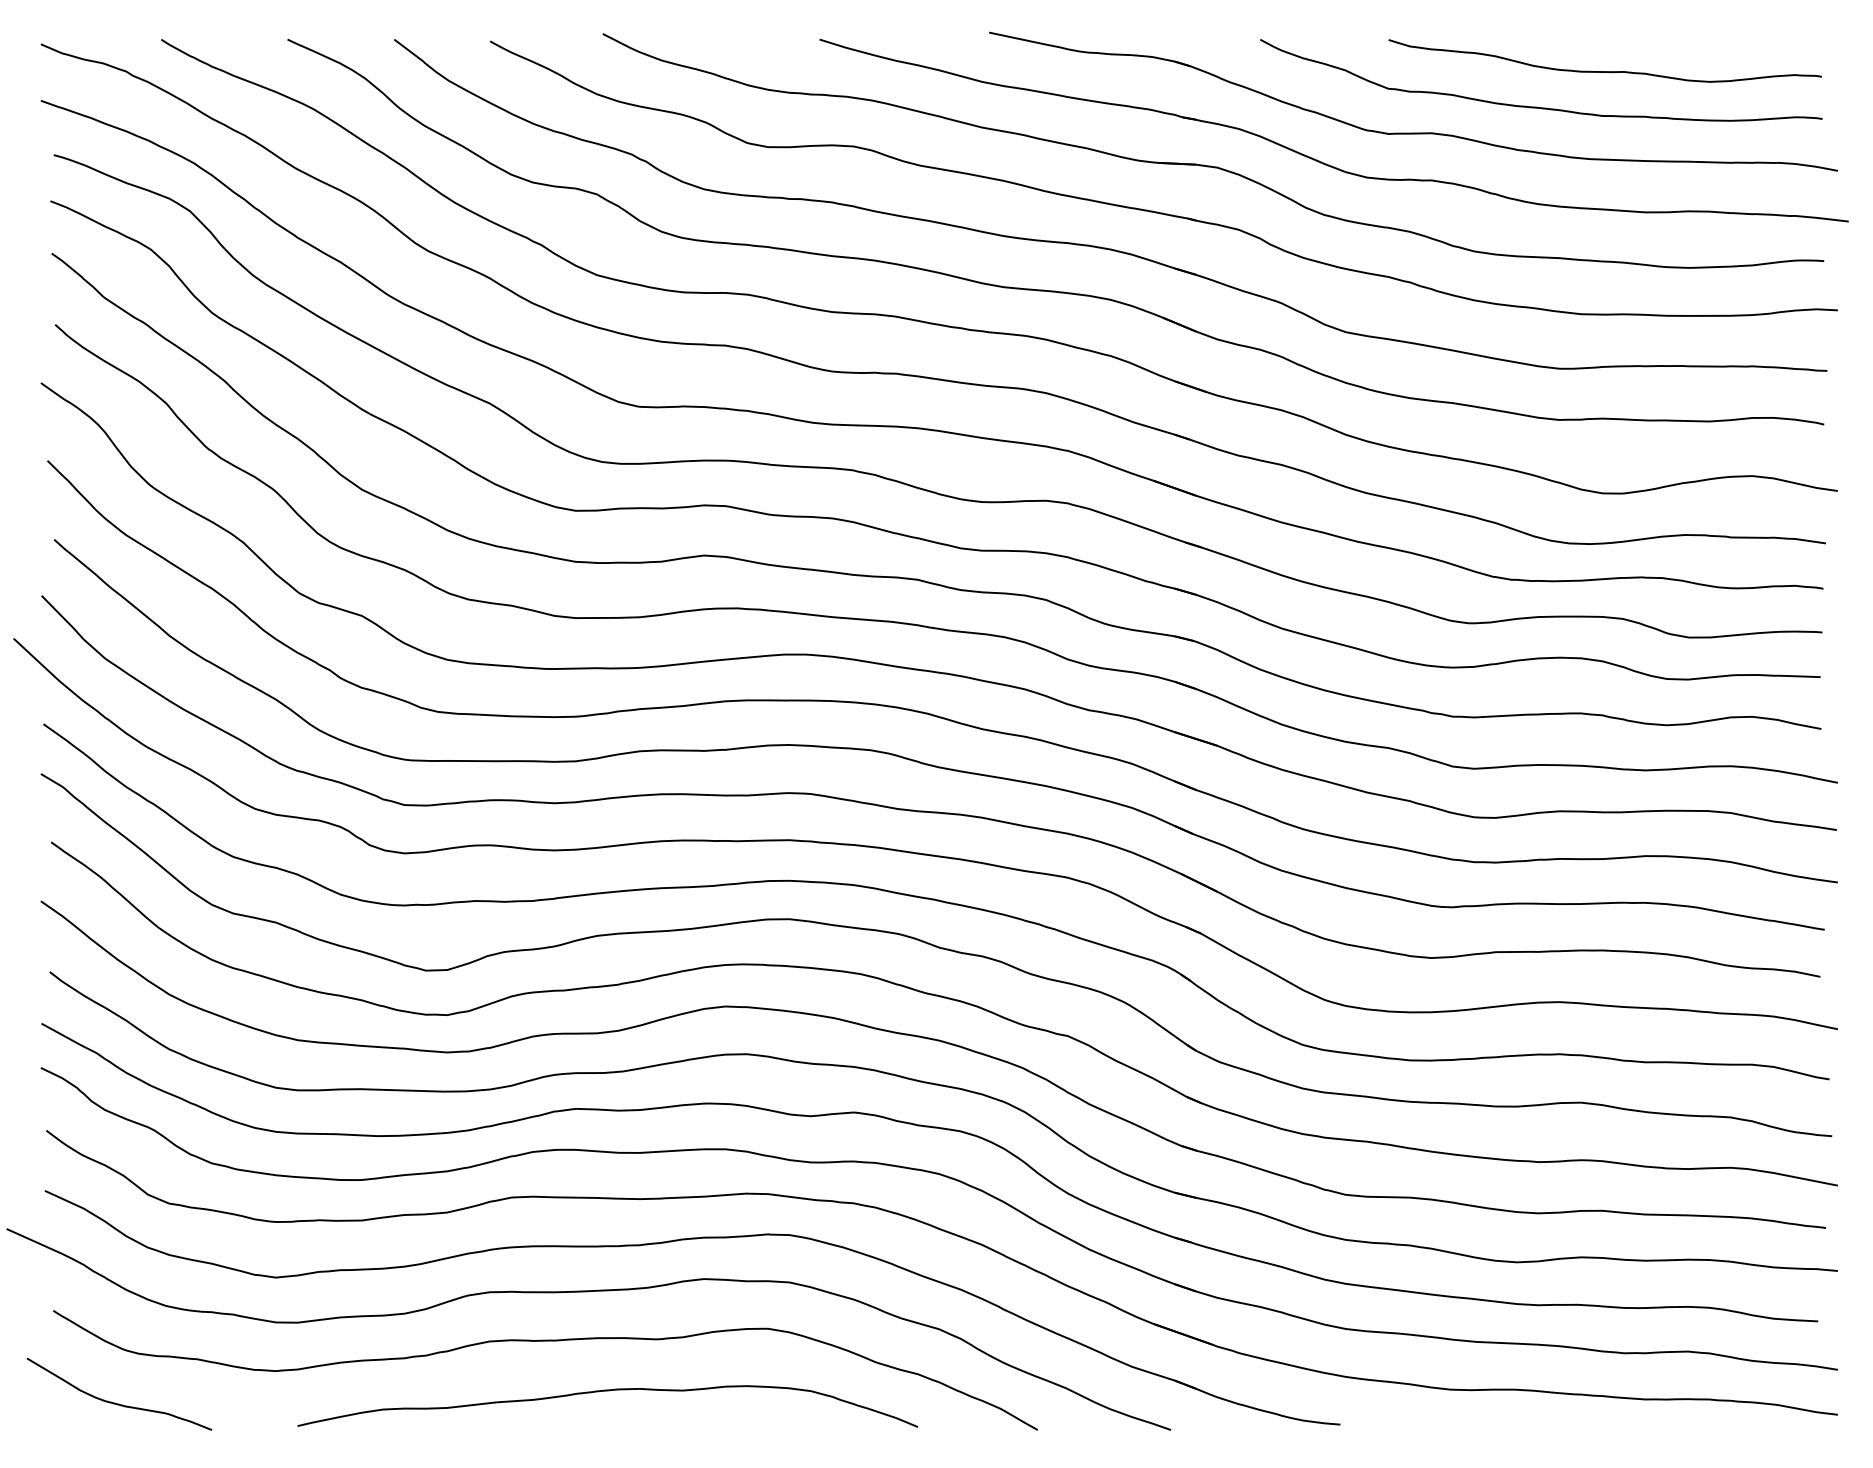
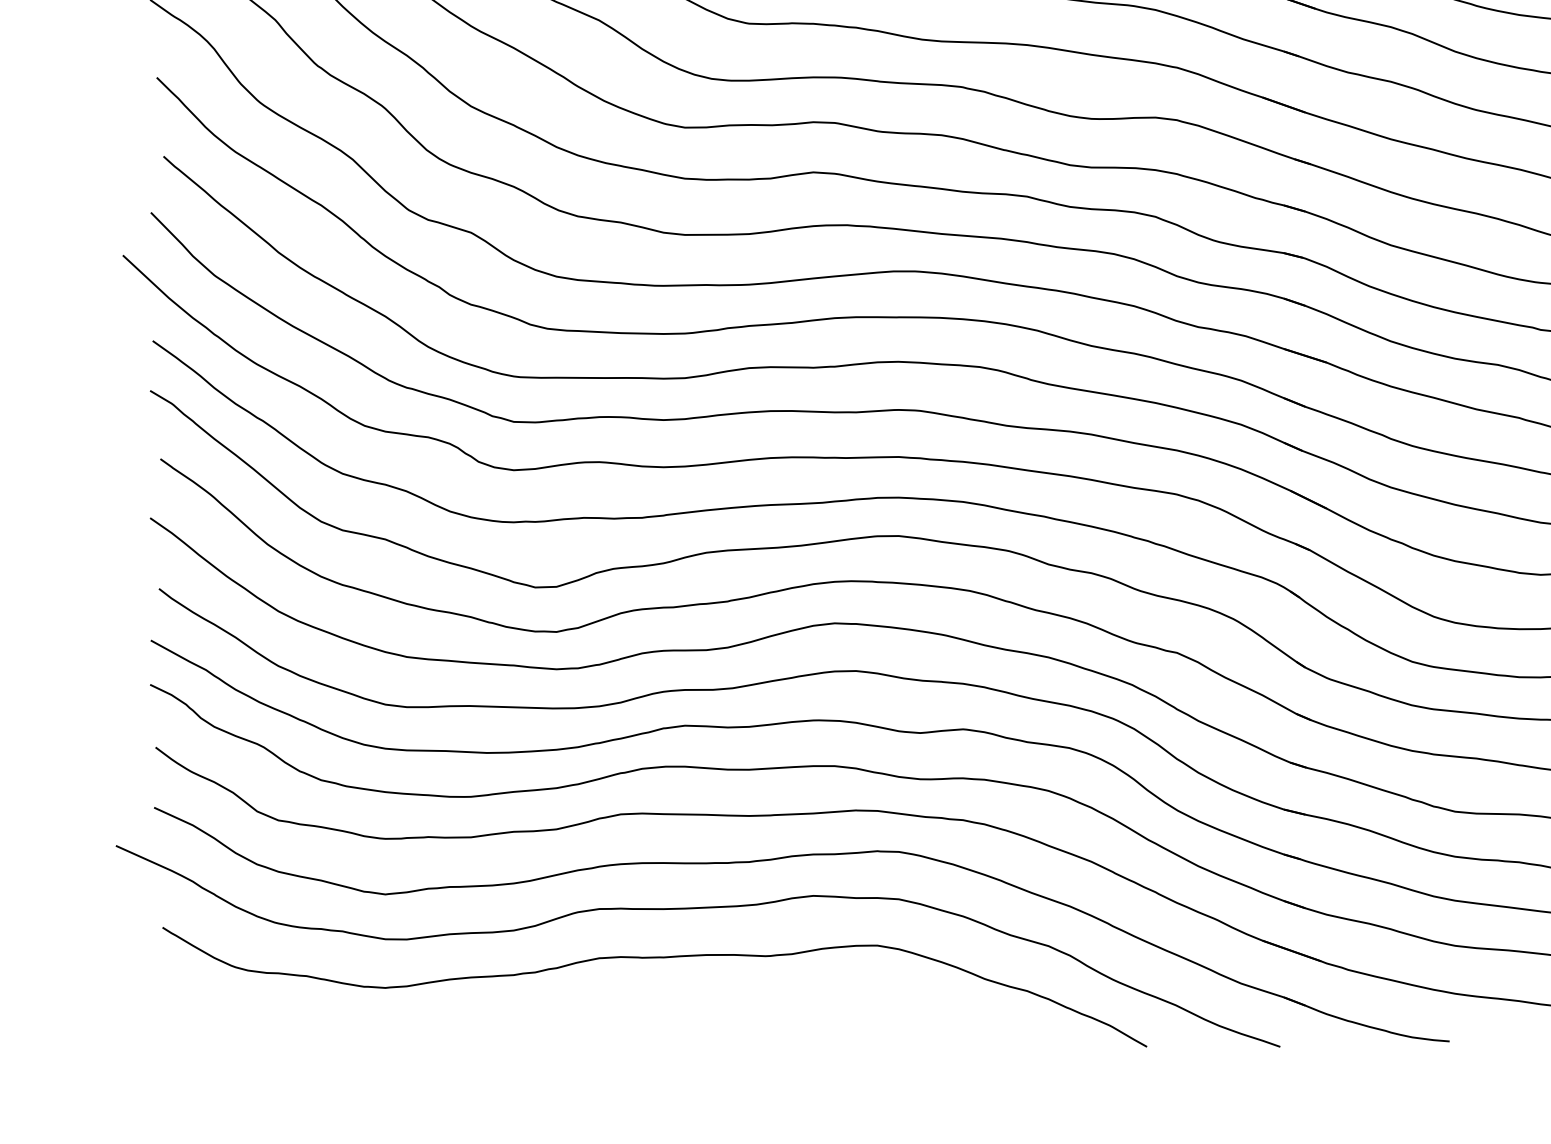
curve: (607, 1391) -> (716, 1008), removed
curve: (115, 1402) -> (224, 1019), removed

